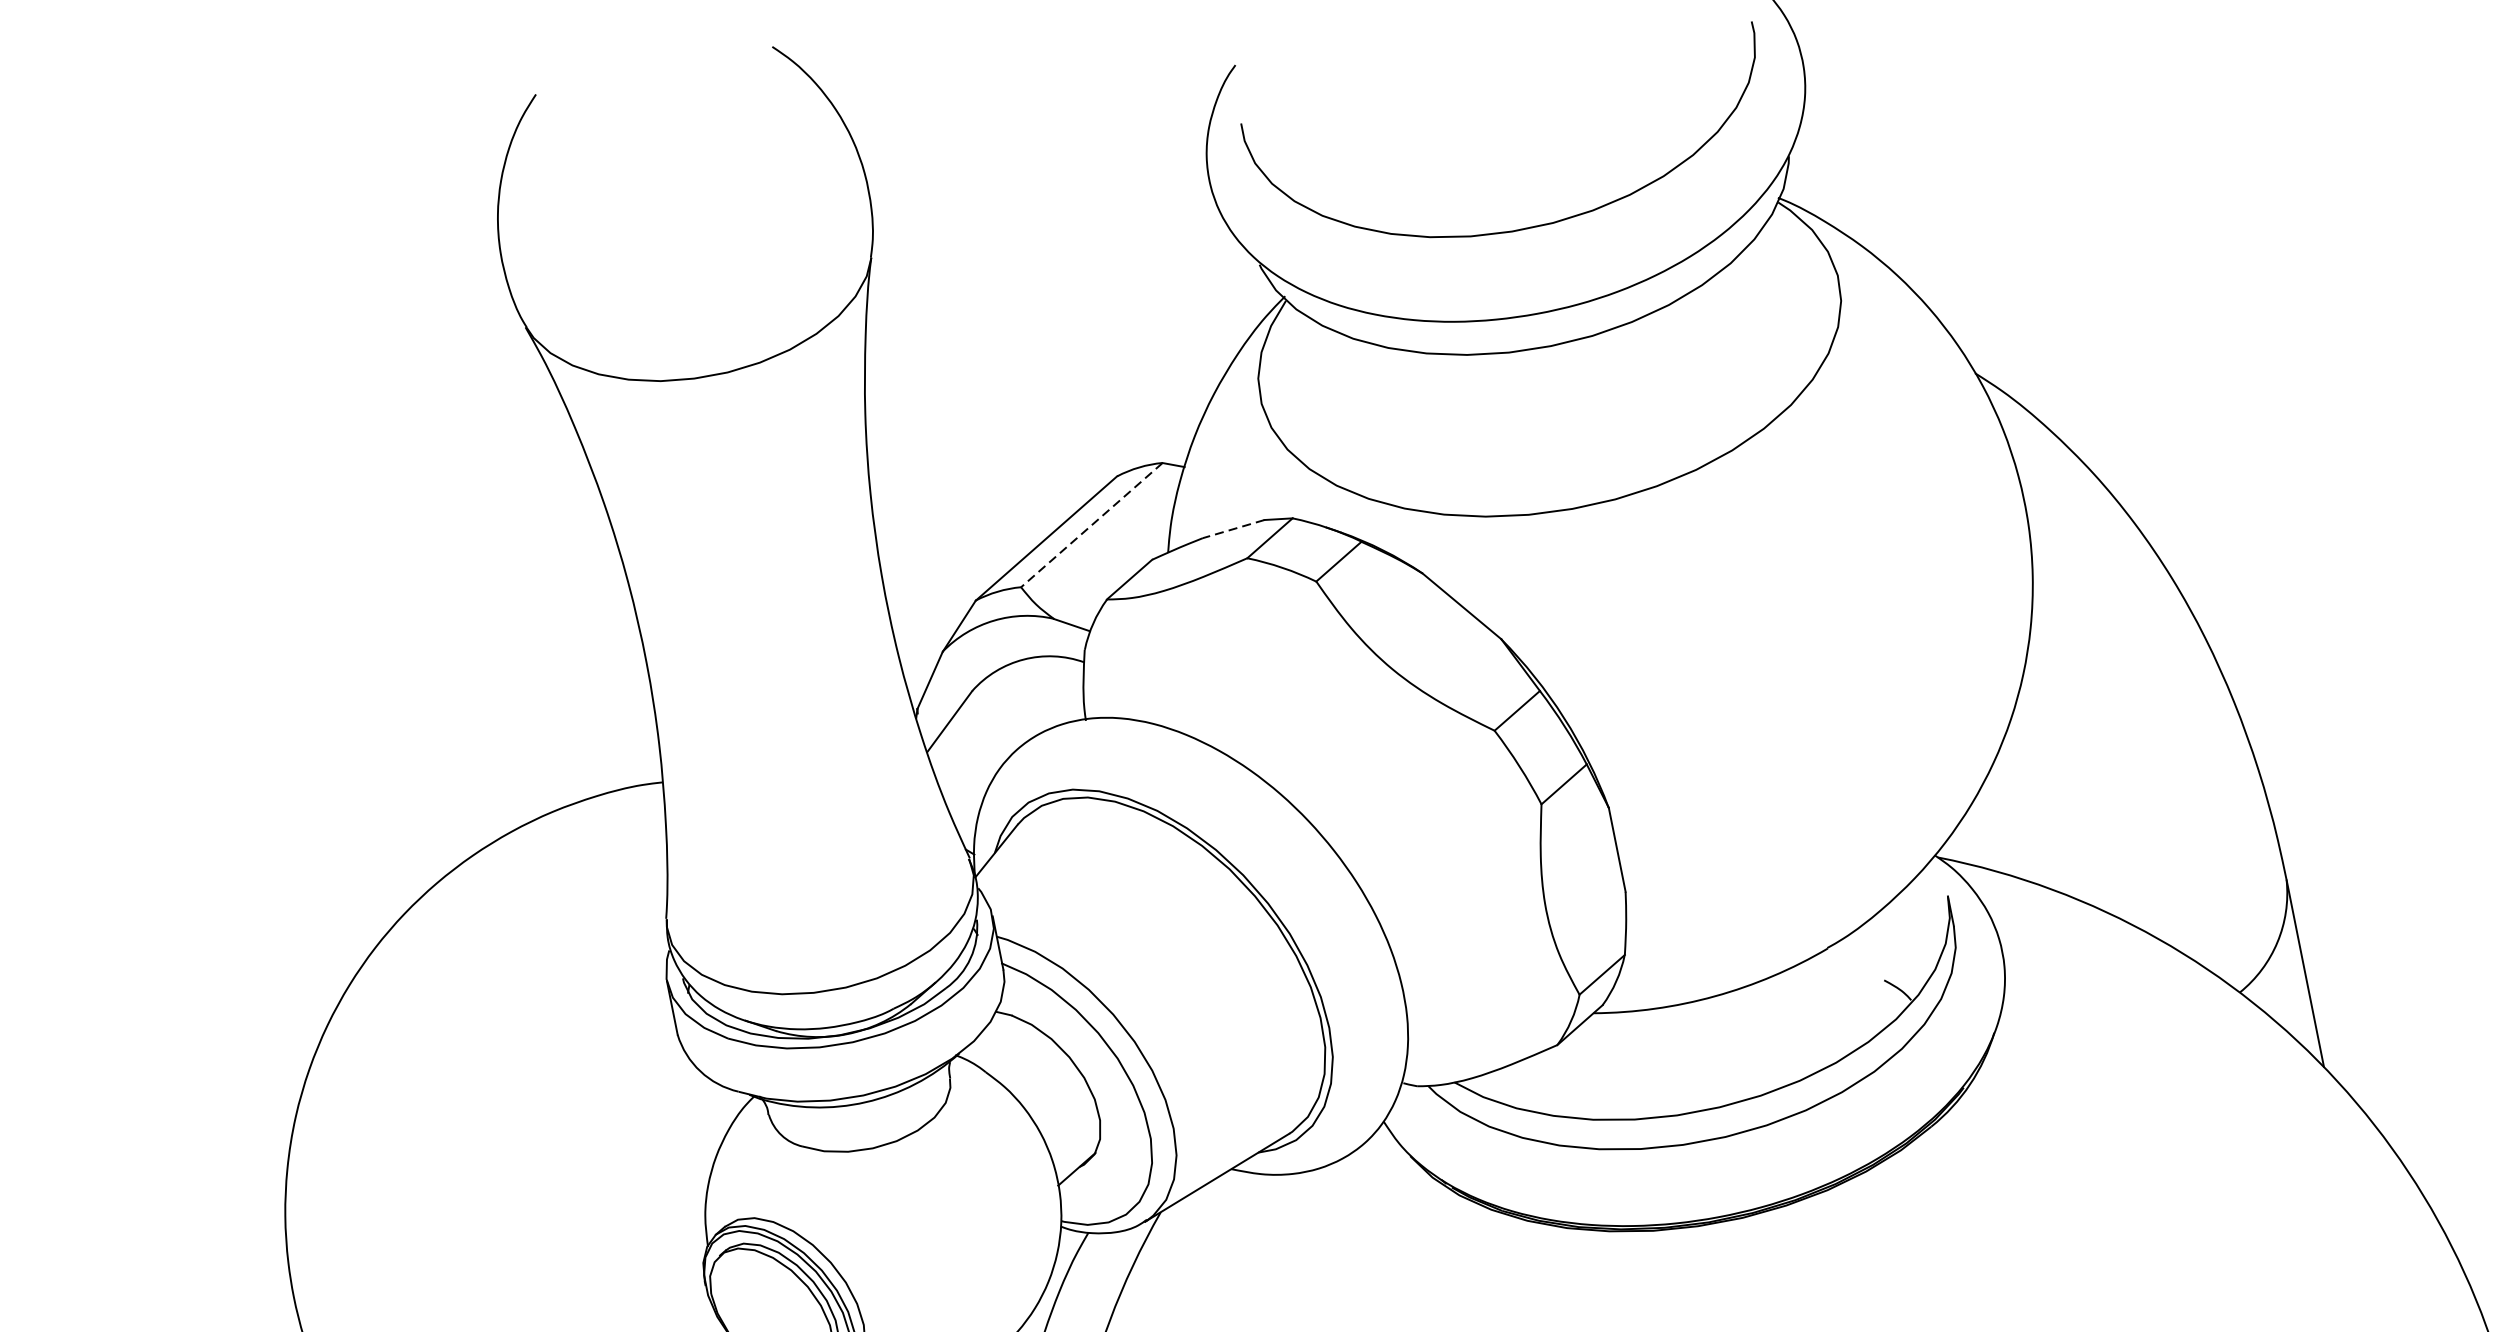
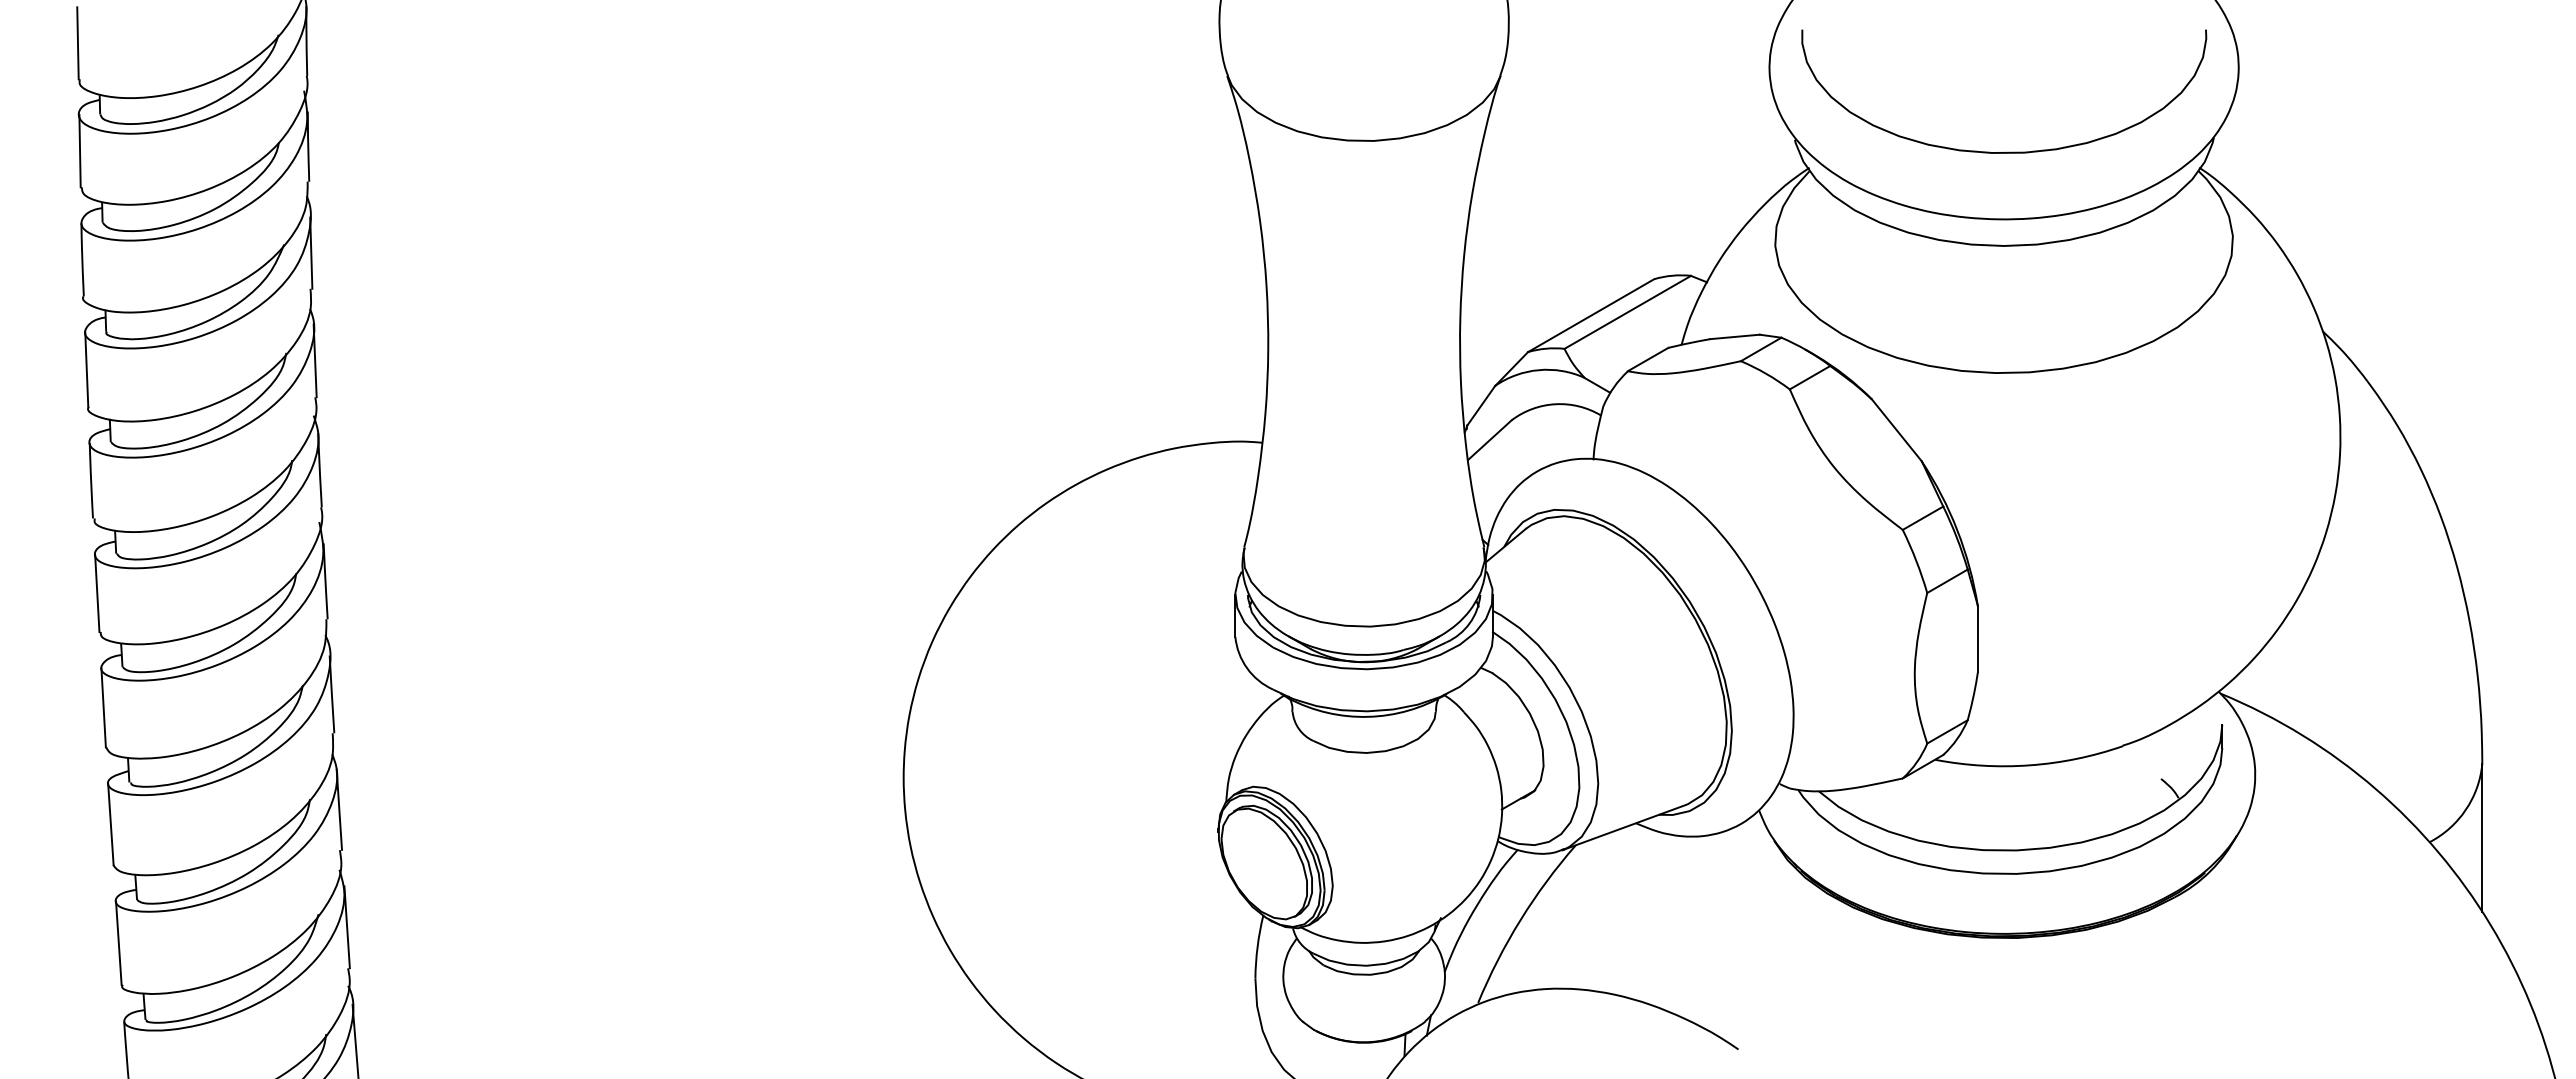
line: (1091, 525) -> (1627, 312), dashed -> solid
line: (1232, 528) -> (1734, 336), dashed -> solid

